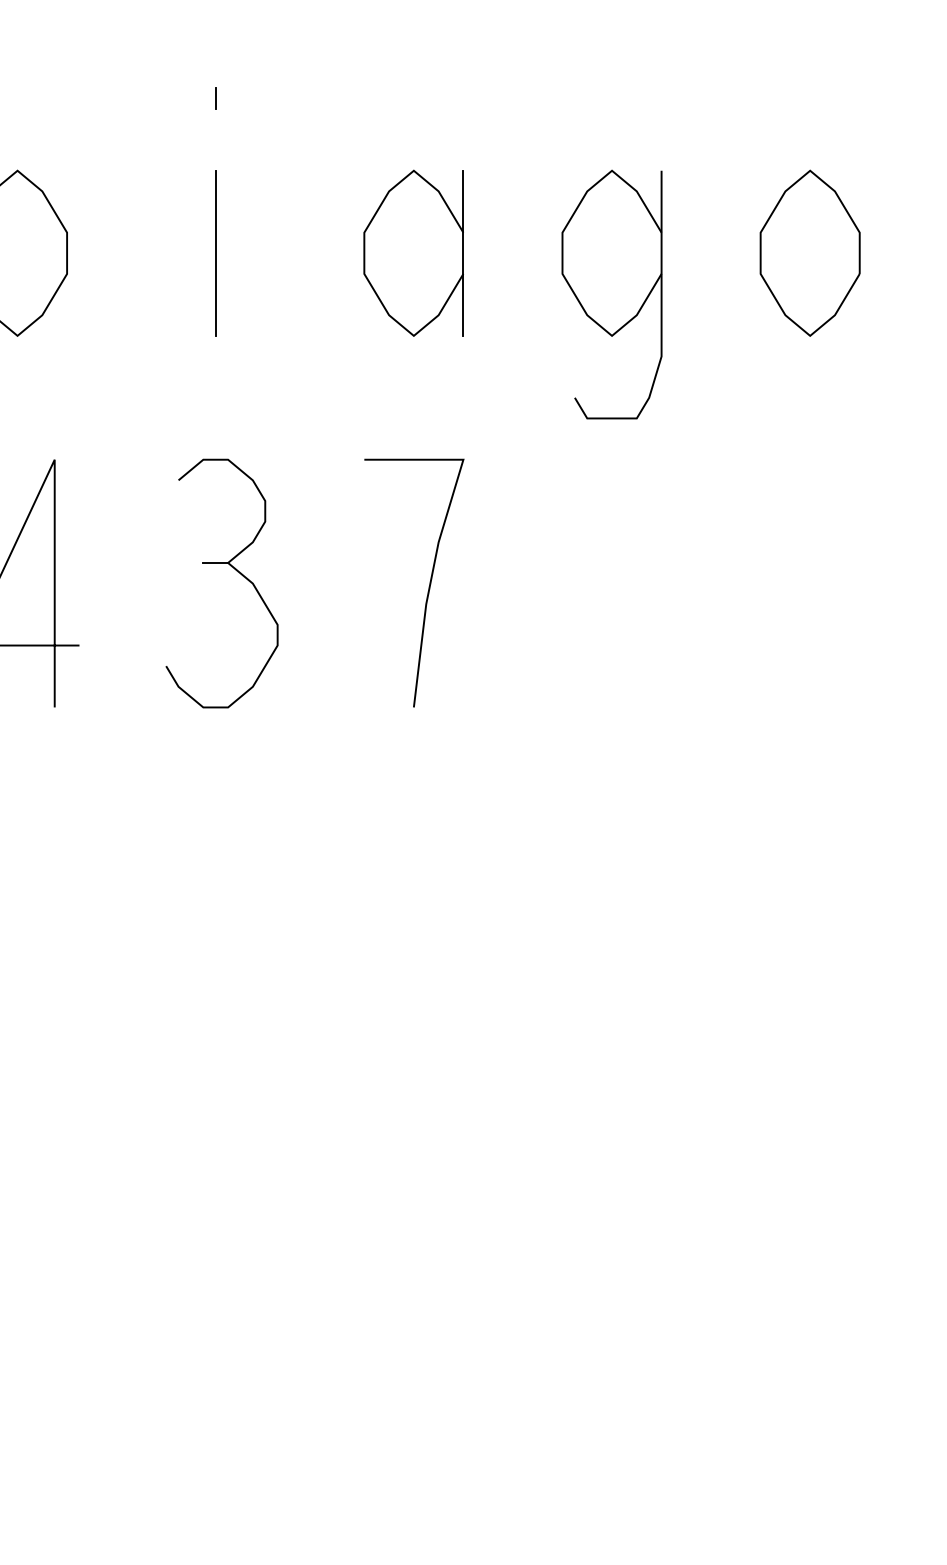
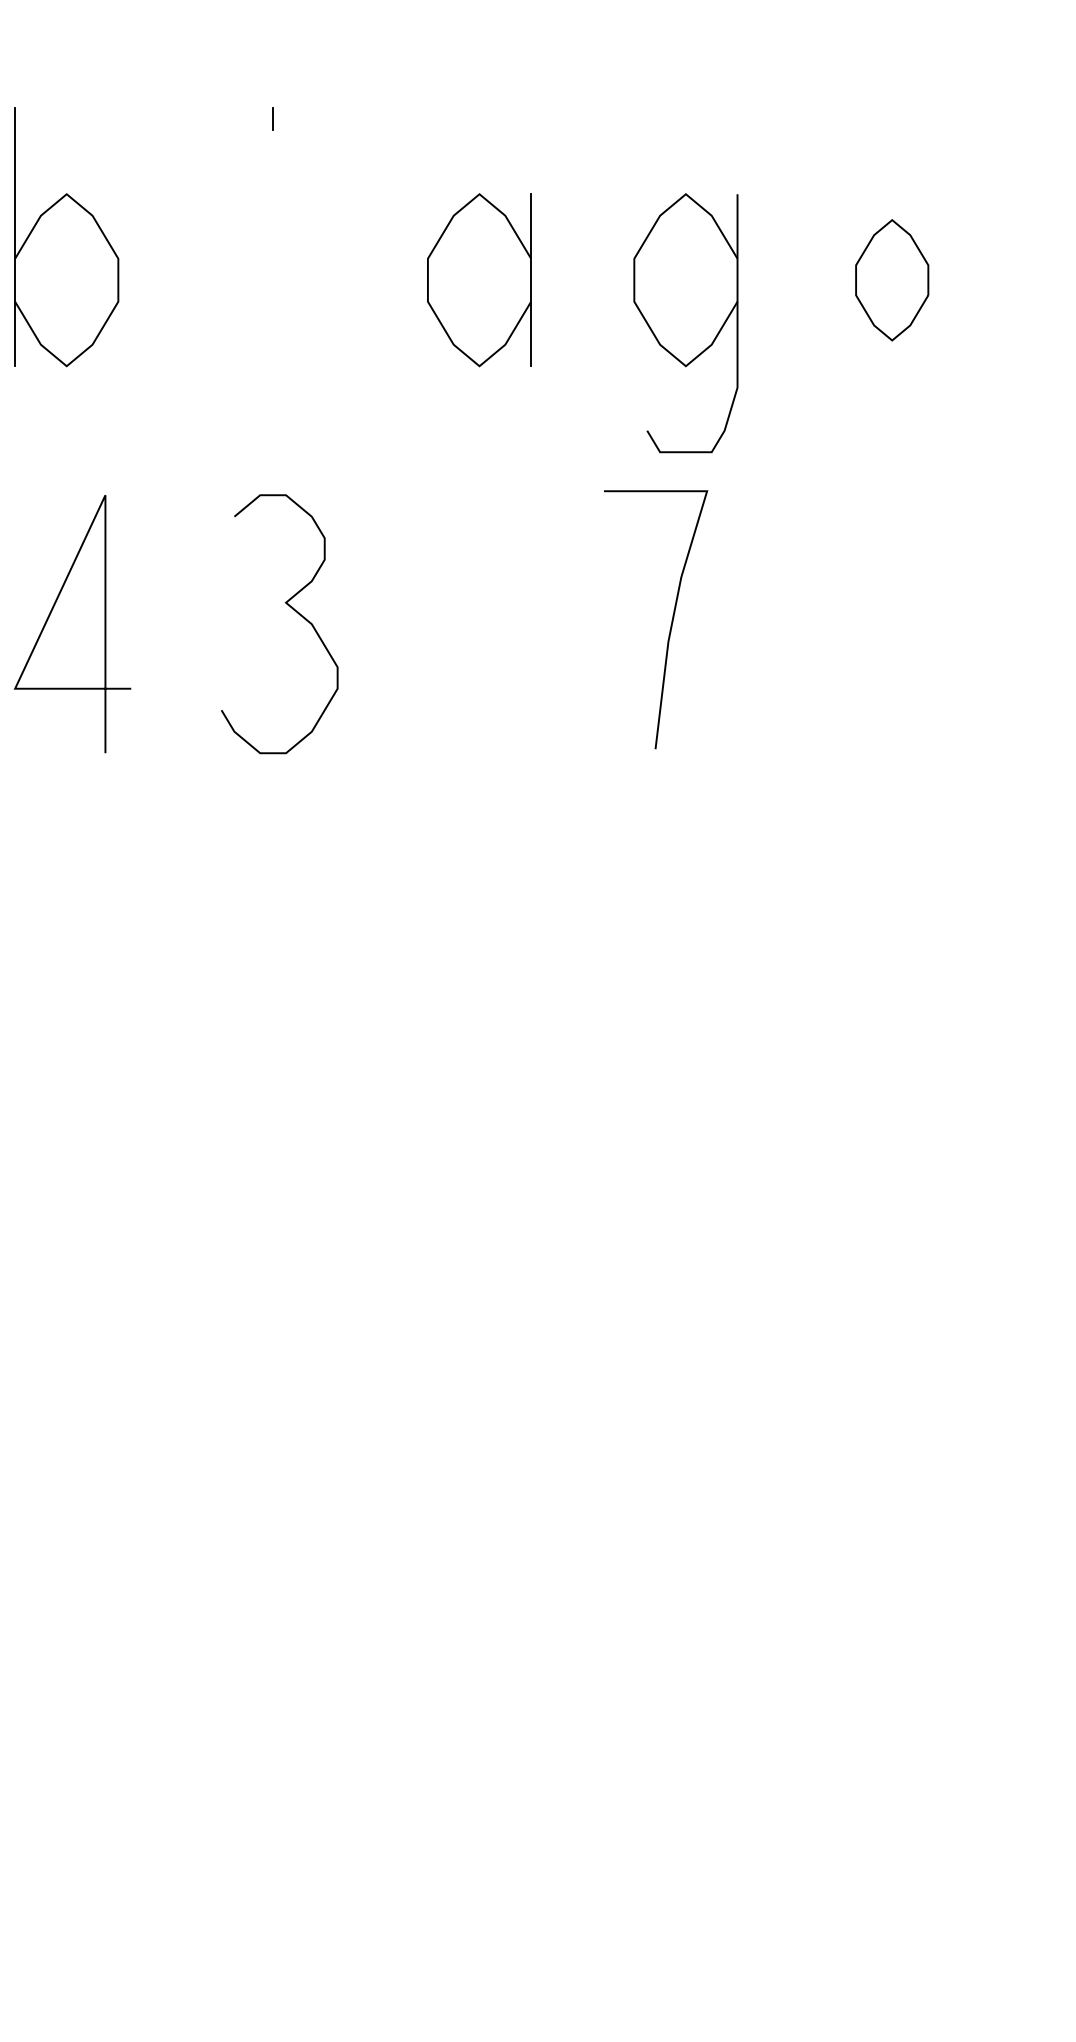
line: (216, 253) -> (273, 280), removed
part: (809, 253) -> (891, 280), size x0.7
line: (216, 562) -> (273, 602), removed
curve: (429, 583) -> (671, 620), moved

